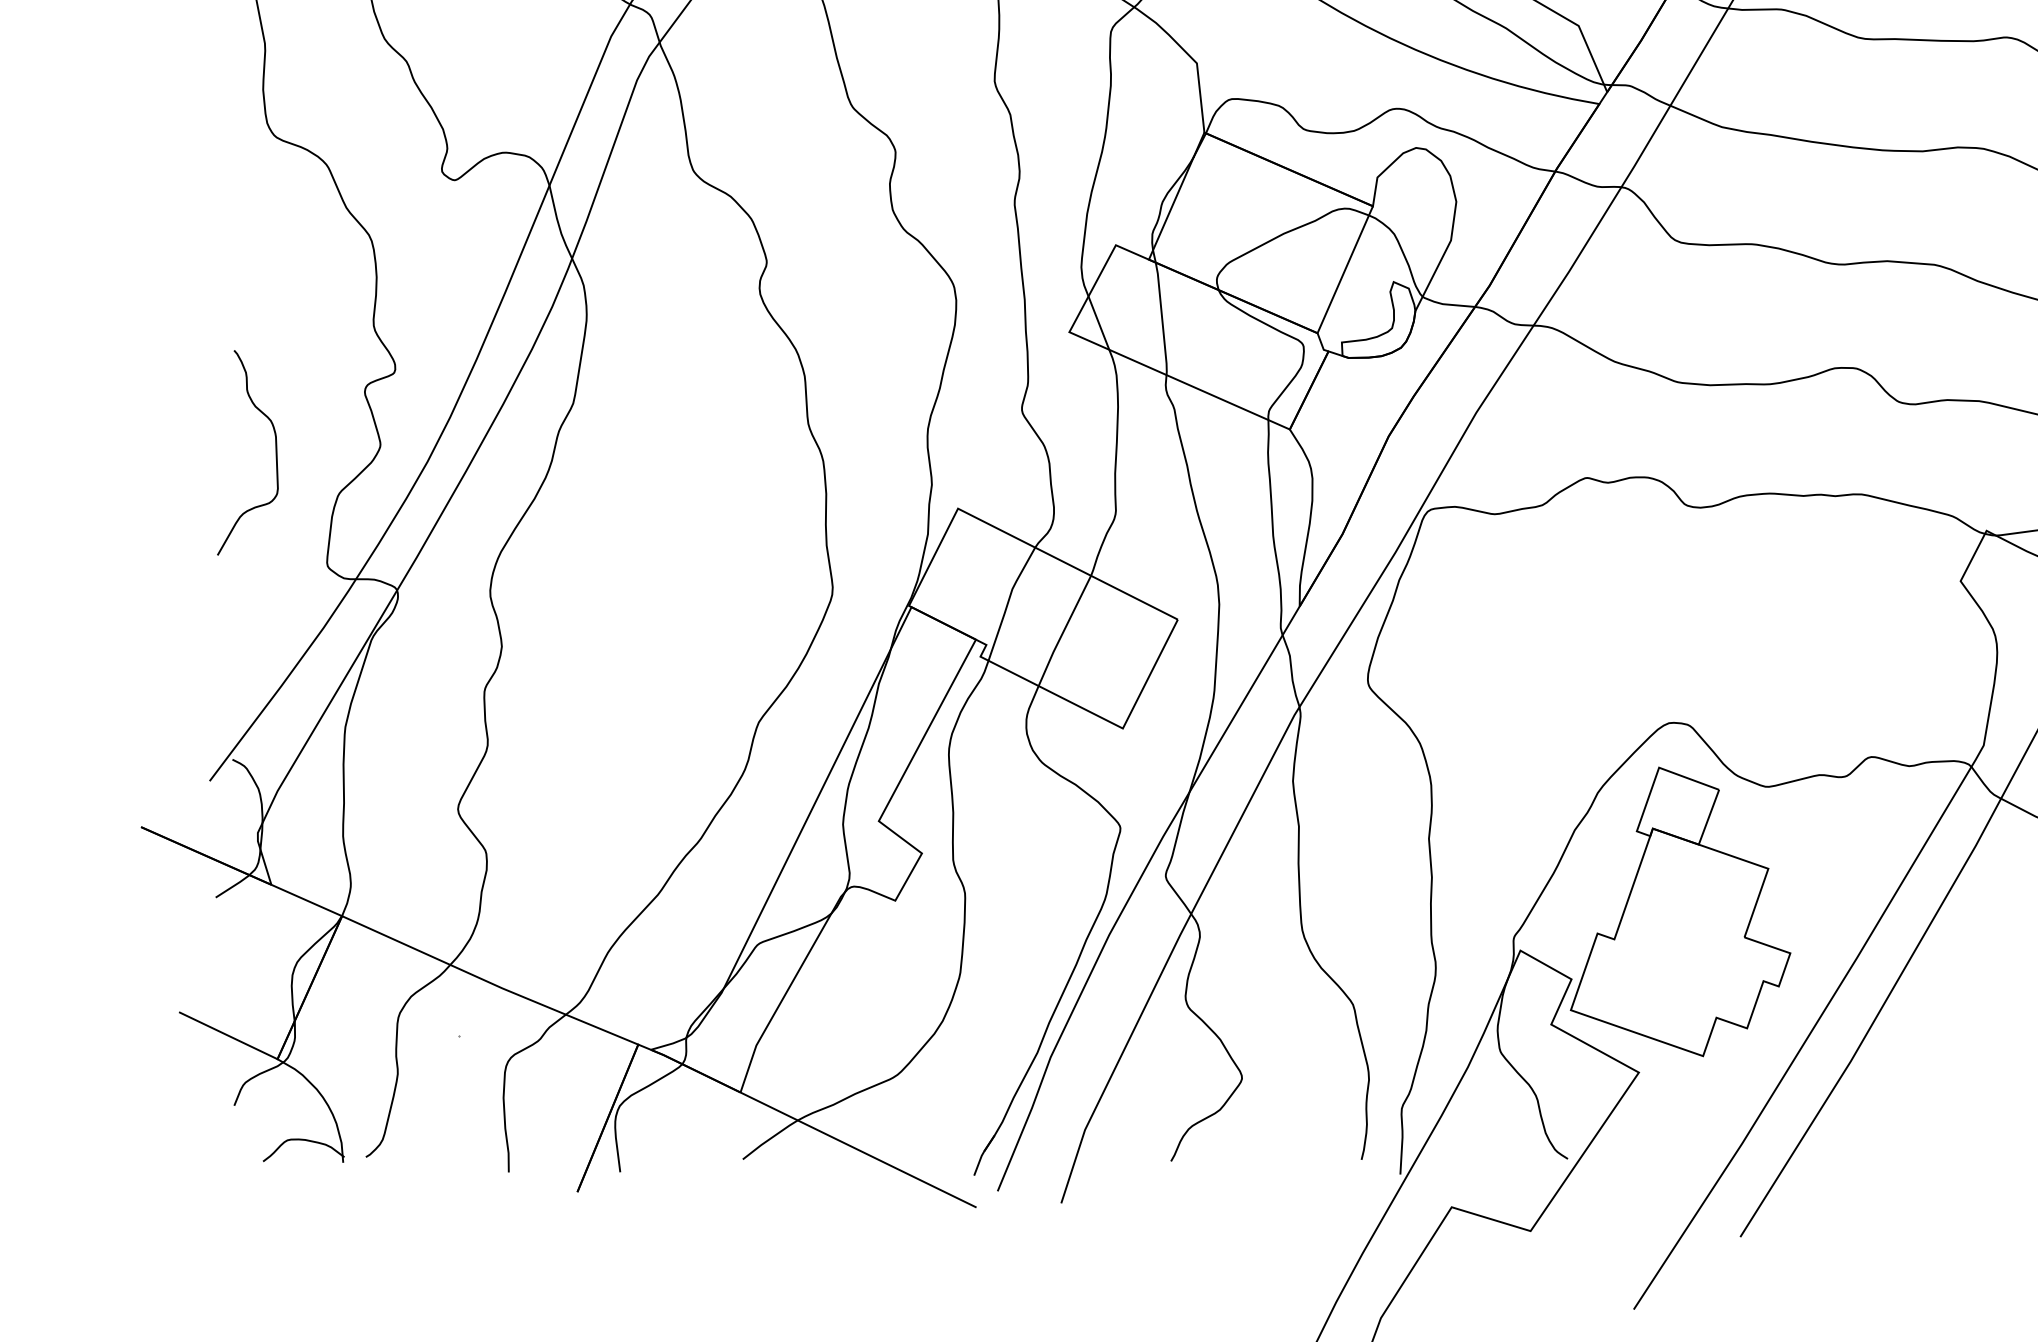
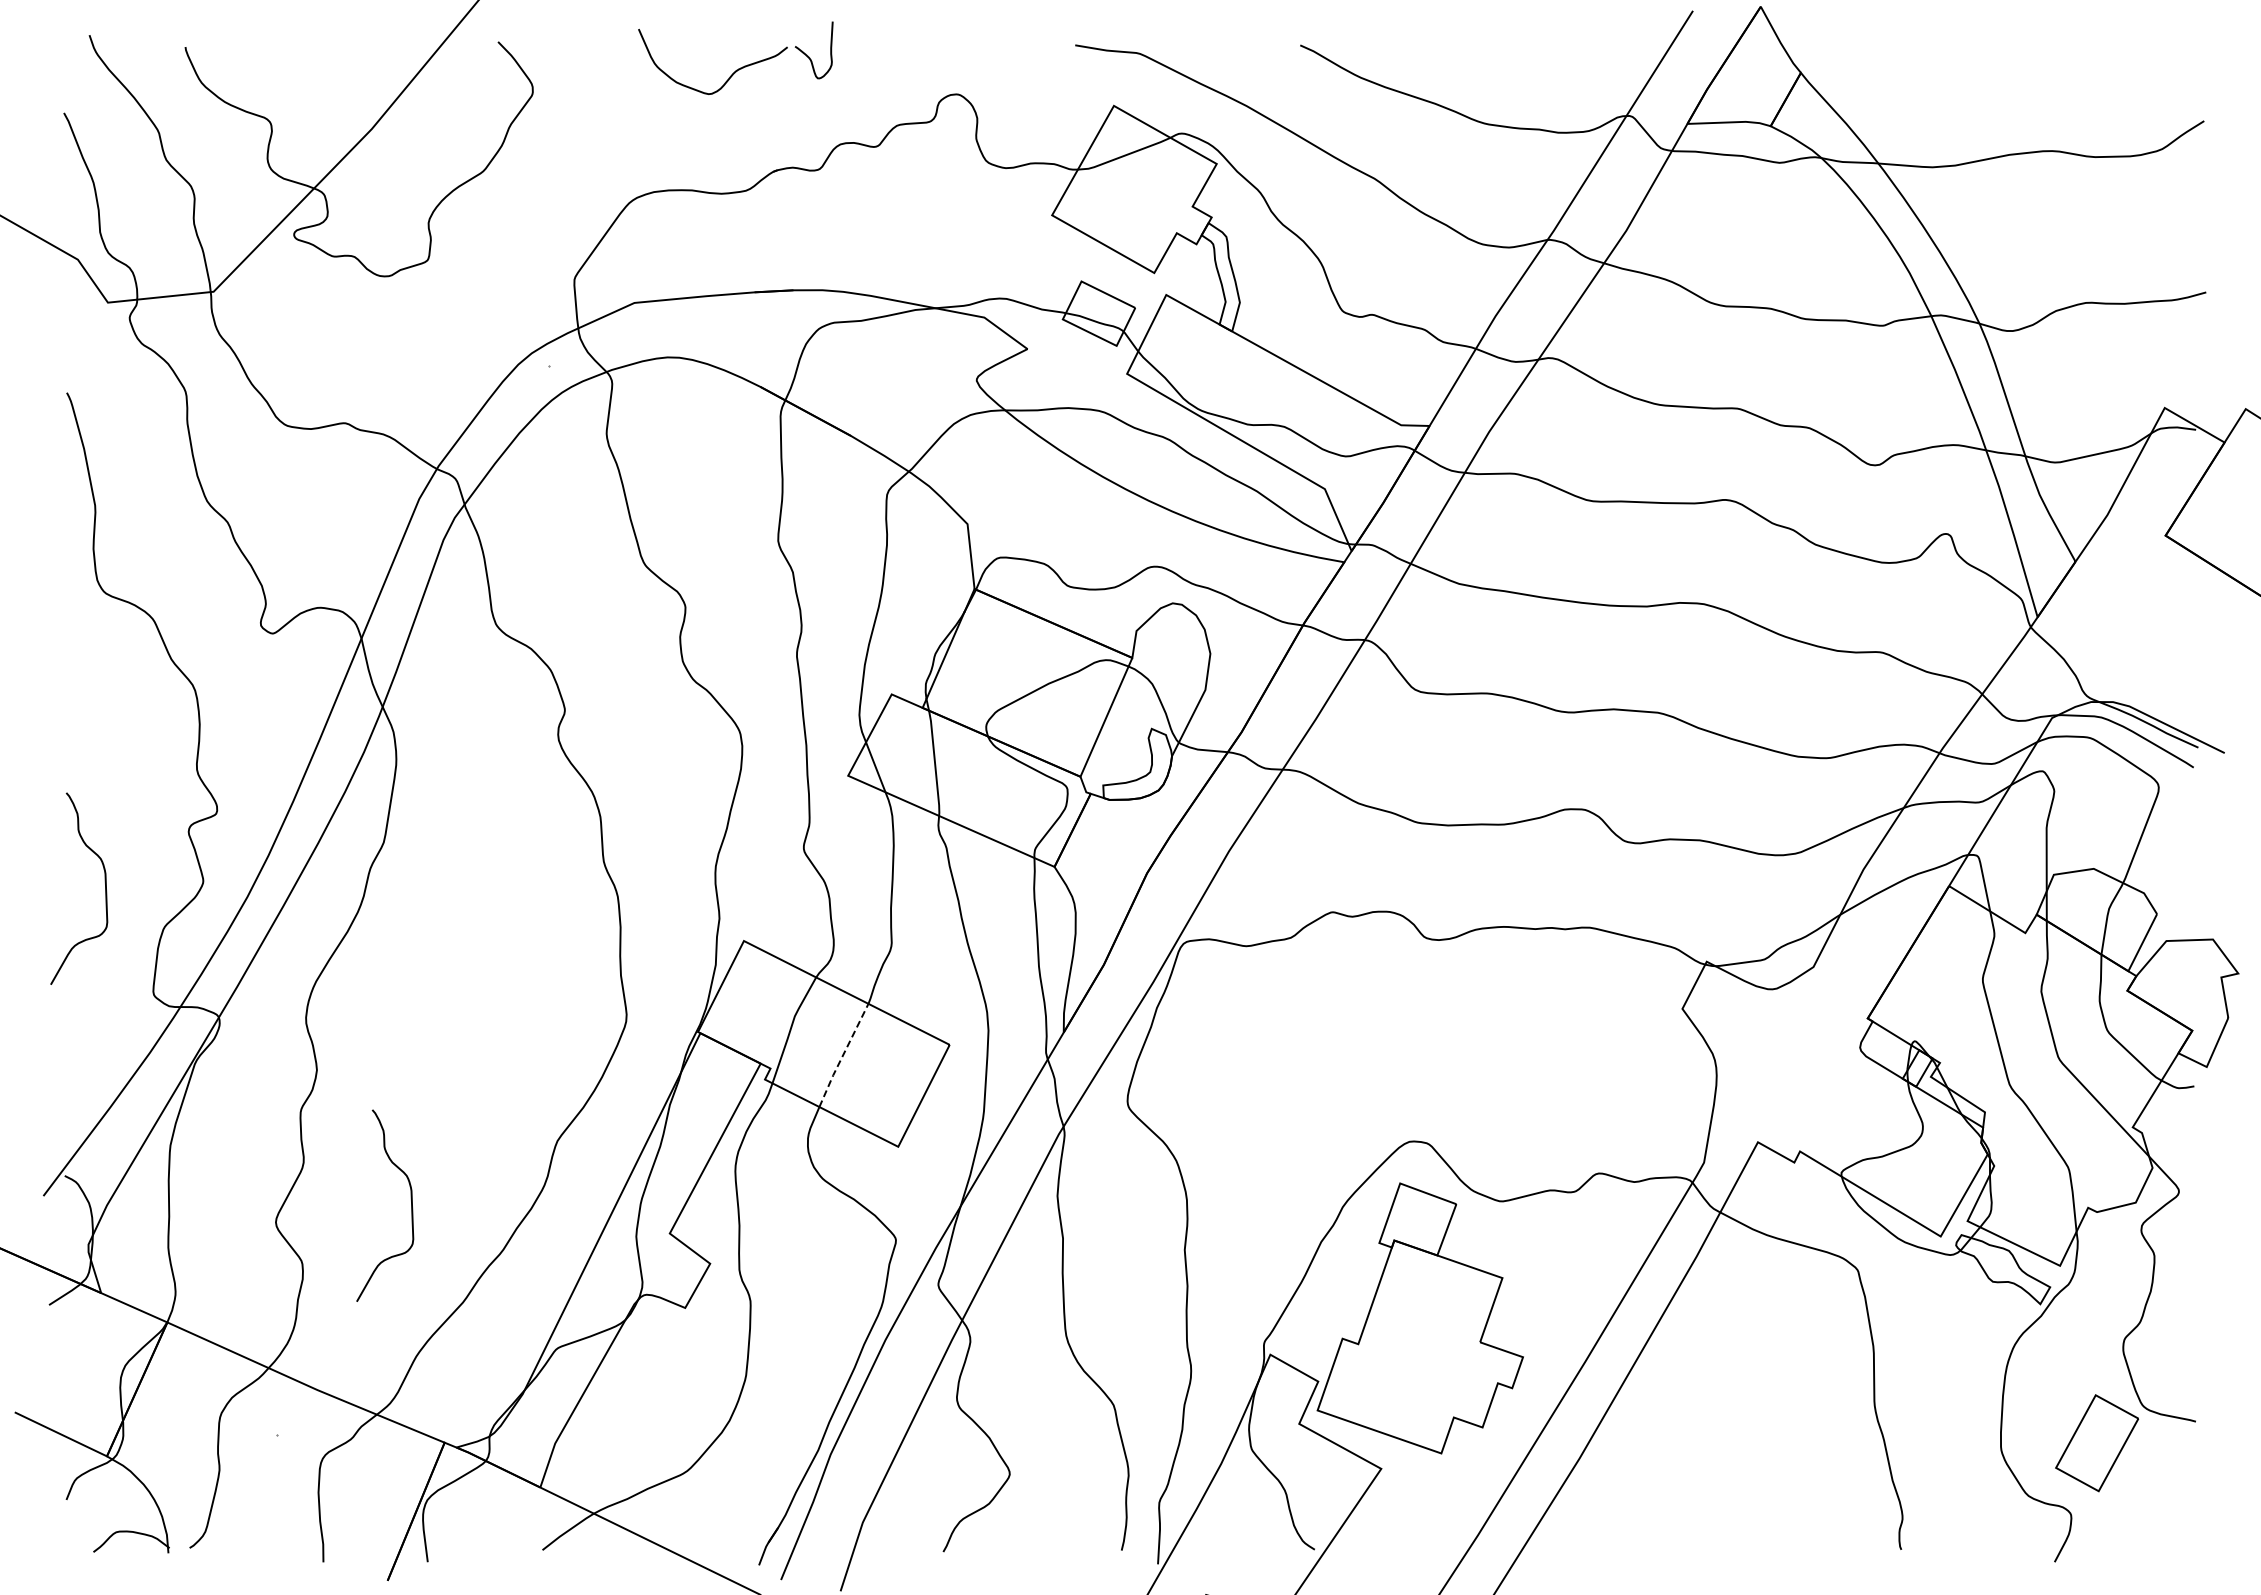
line: (1063, 630) -> (842, 1055), solid -> dashed
curve: (601, 784) -> (410, 1199), added

